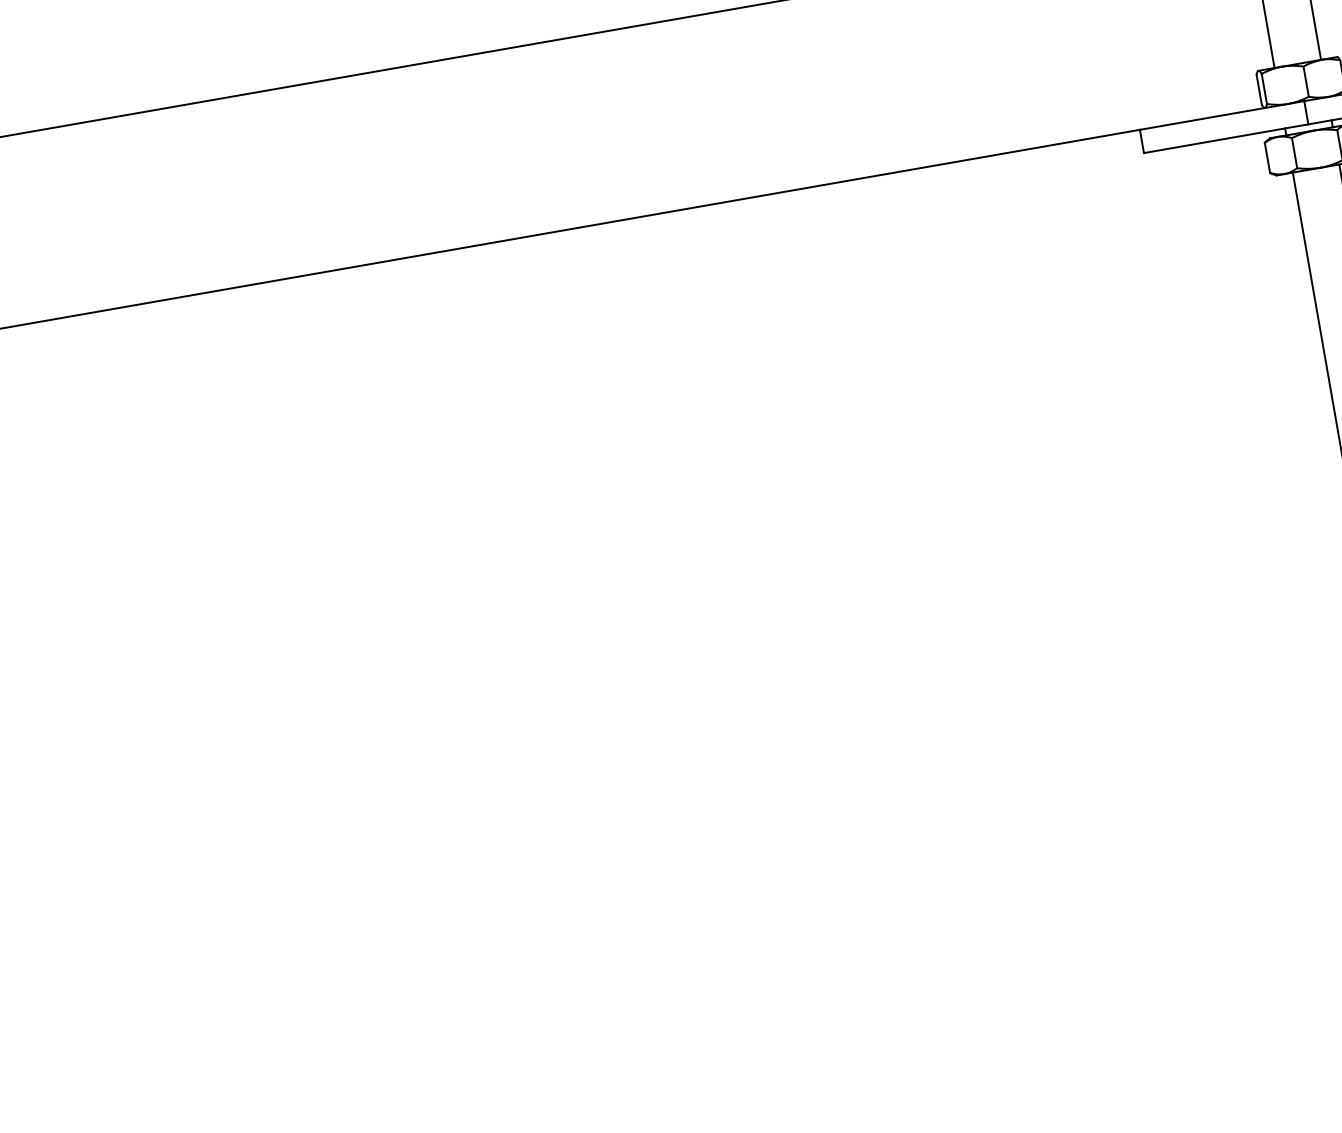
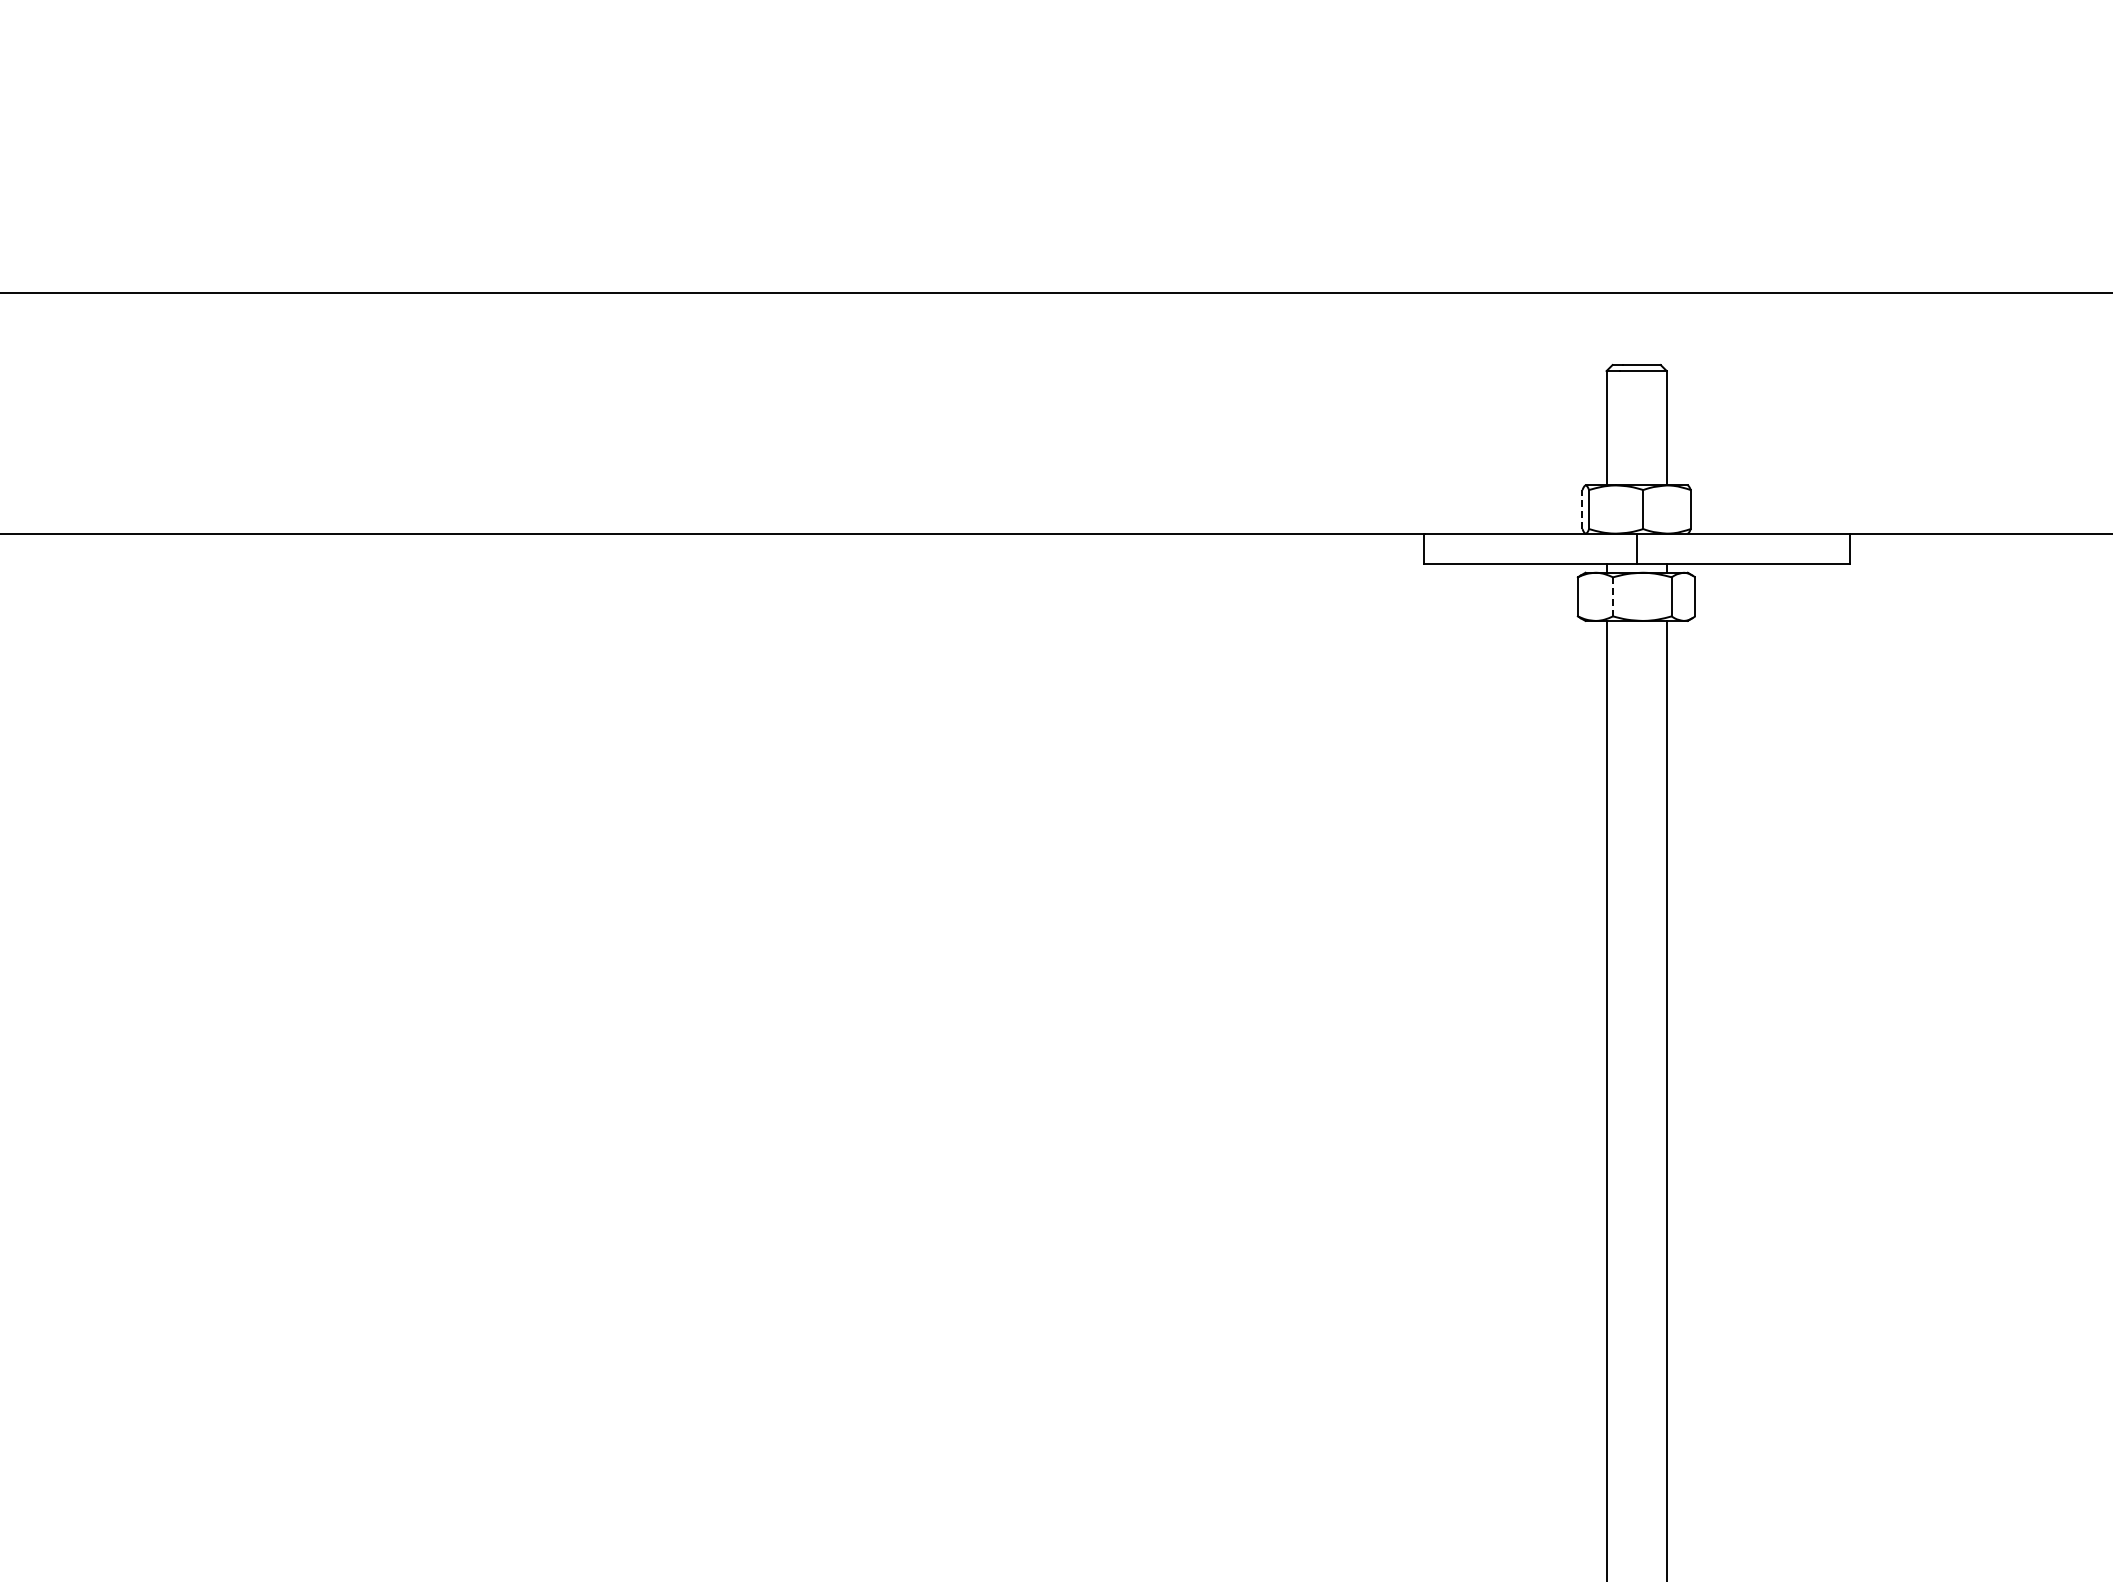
line: (1259, 89) -> (1582, 509), solid -> dashed
line: (1294, 152) -> (1613, 596), solid -> dashed

